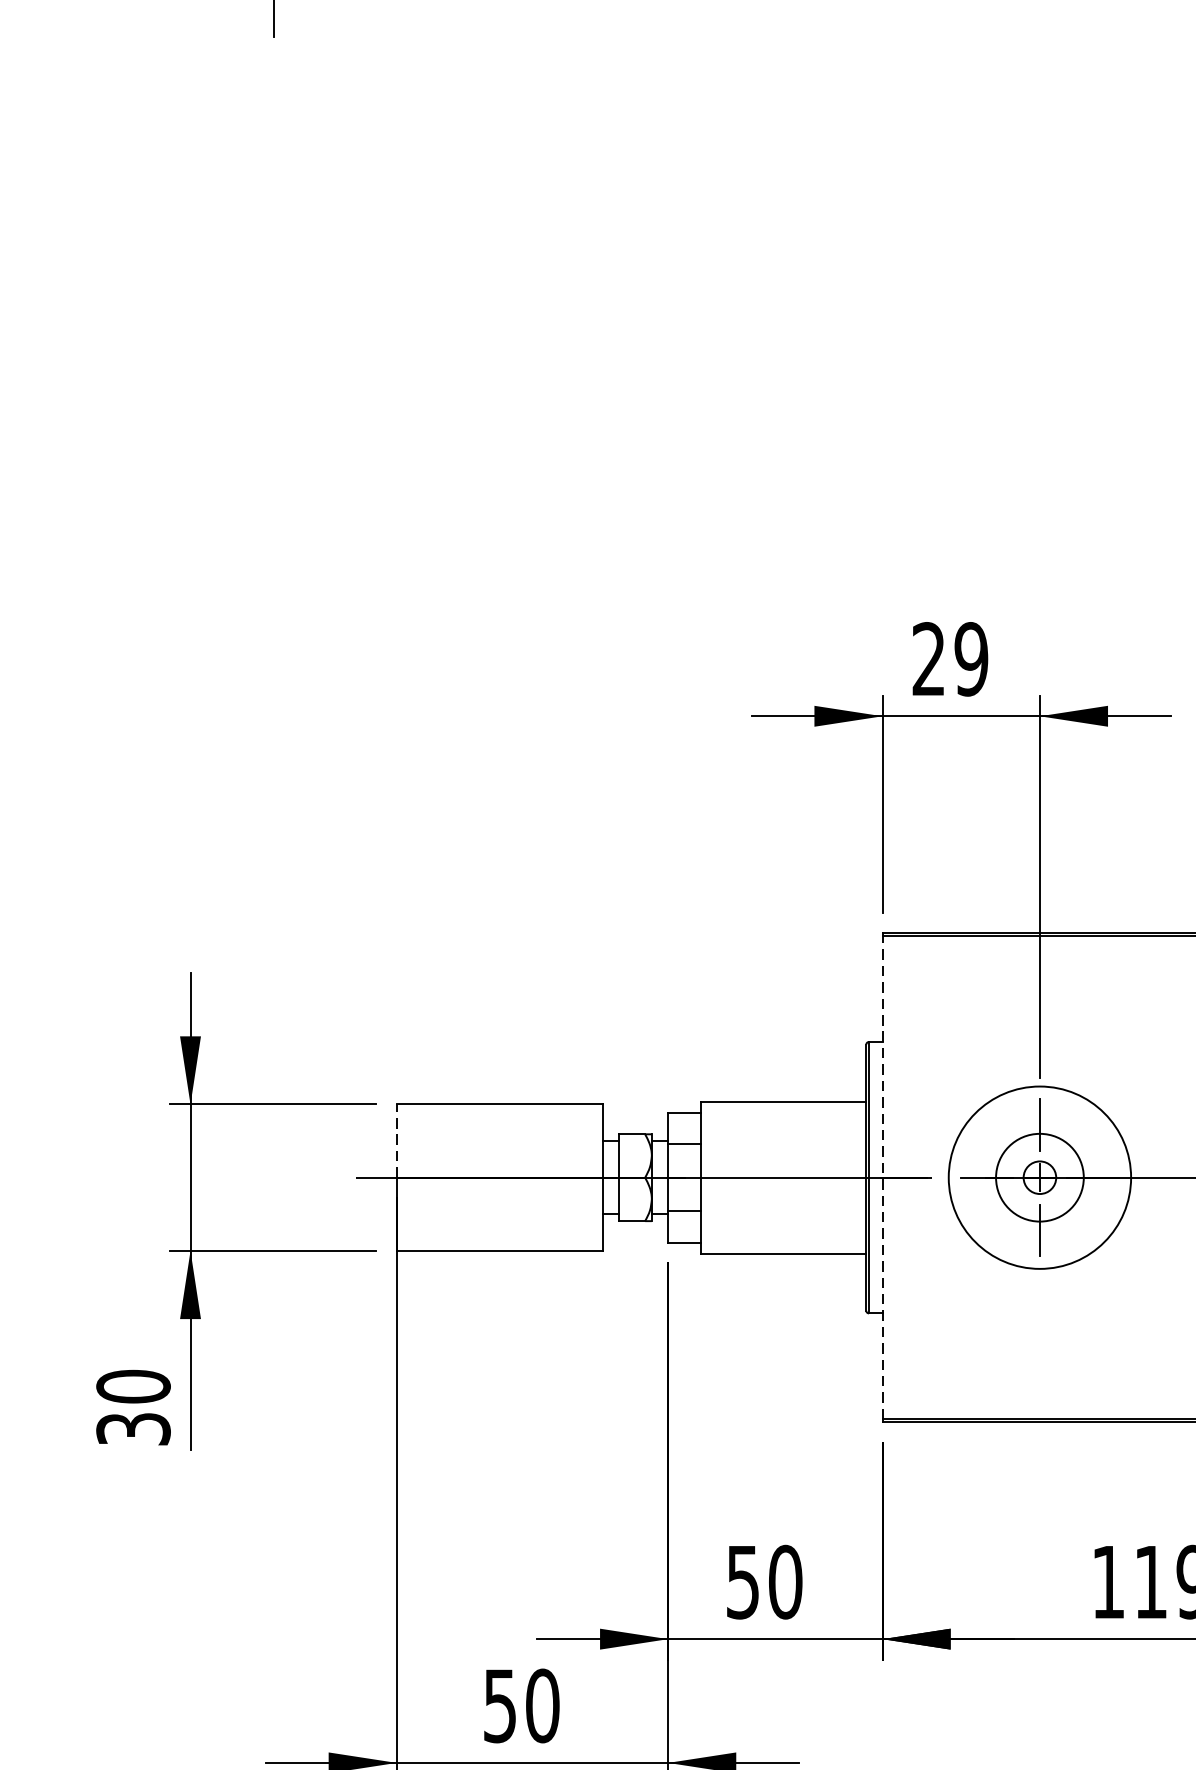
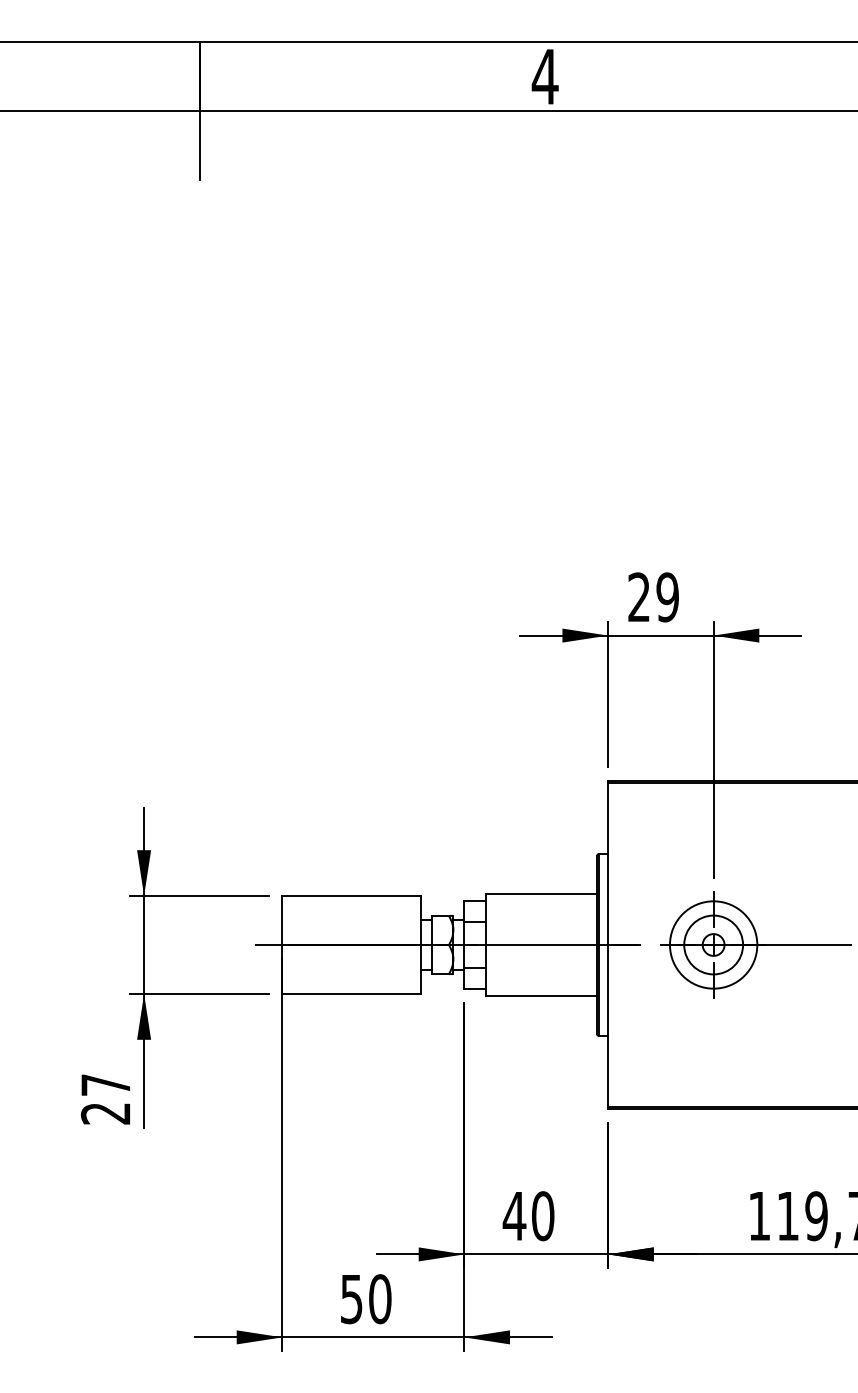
line: (396, 1141) -> (282, 920), dashed -> solid
circle: (1039, 1176) -> (713, 944), size x0.71
line: (883, 1178) -> (608, 945), dashed -> solid
text: (132, 1406) -> (105, 1098), 30 -> 27
text: (742, 1582) -> (514, 1216), 50 -> 40

